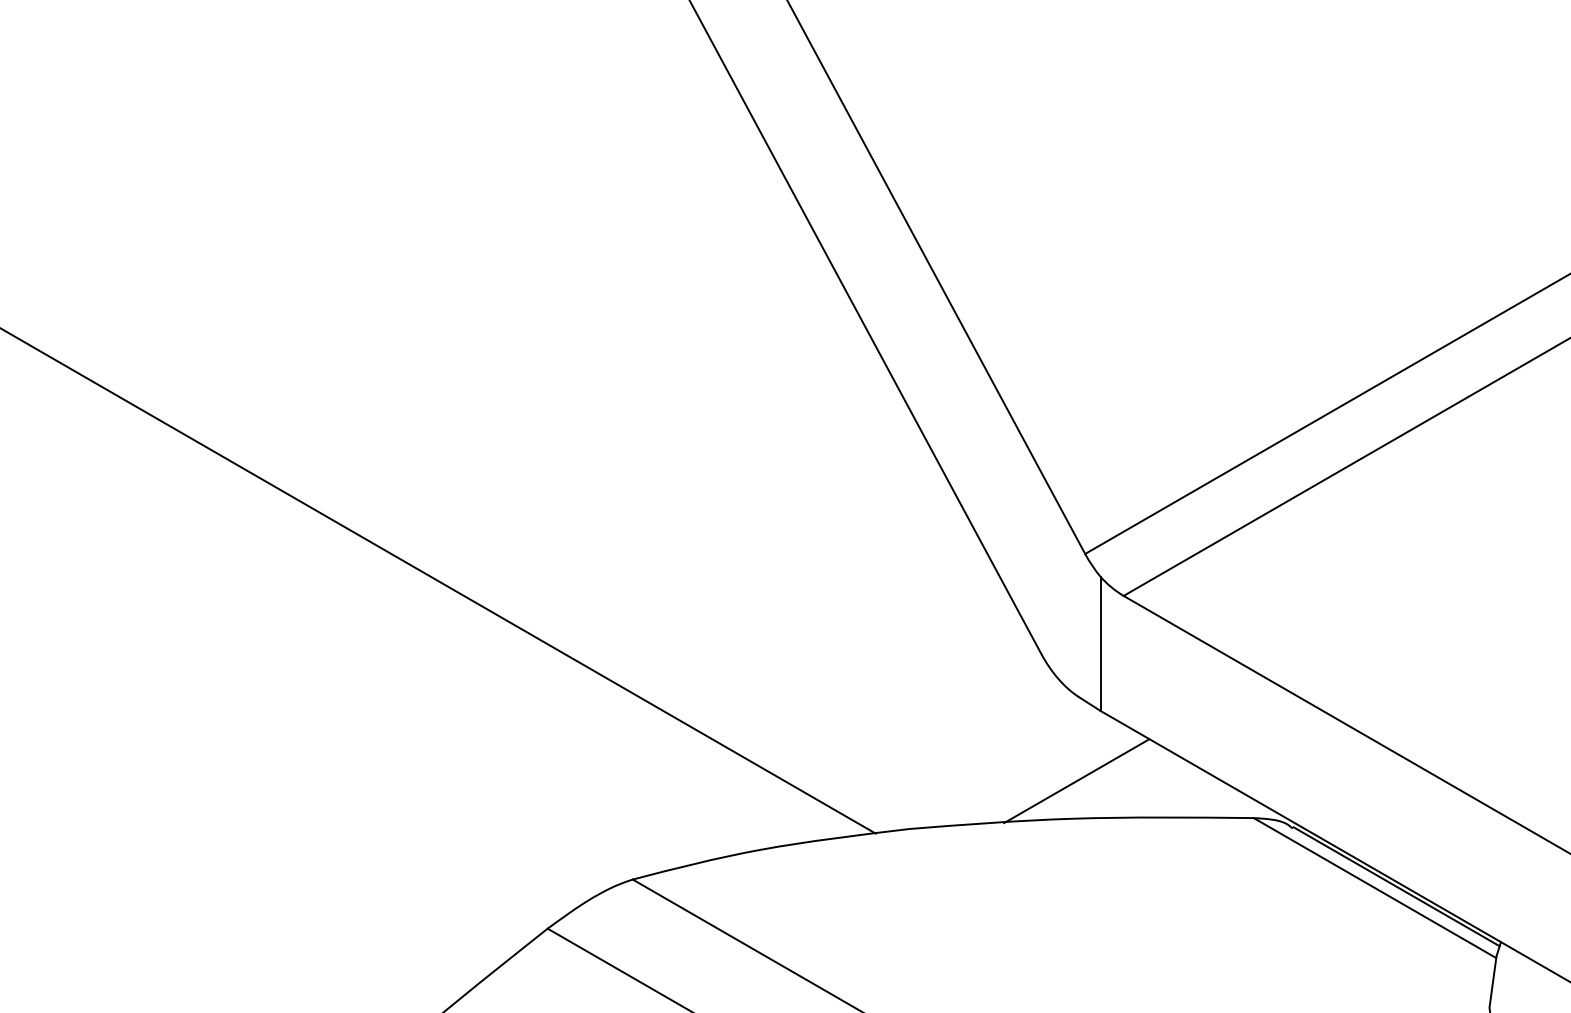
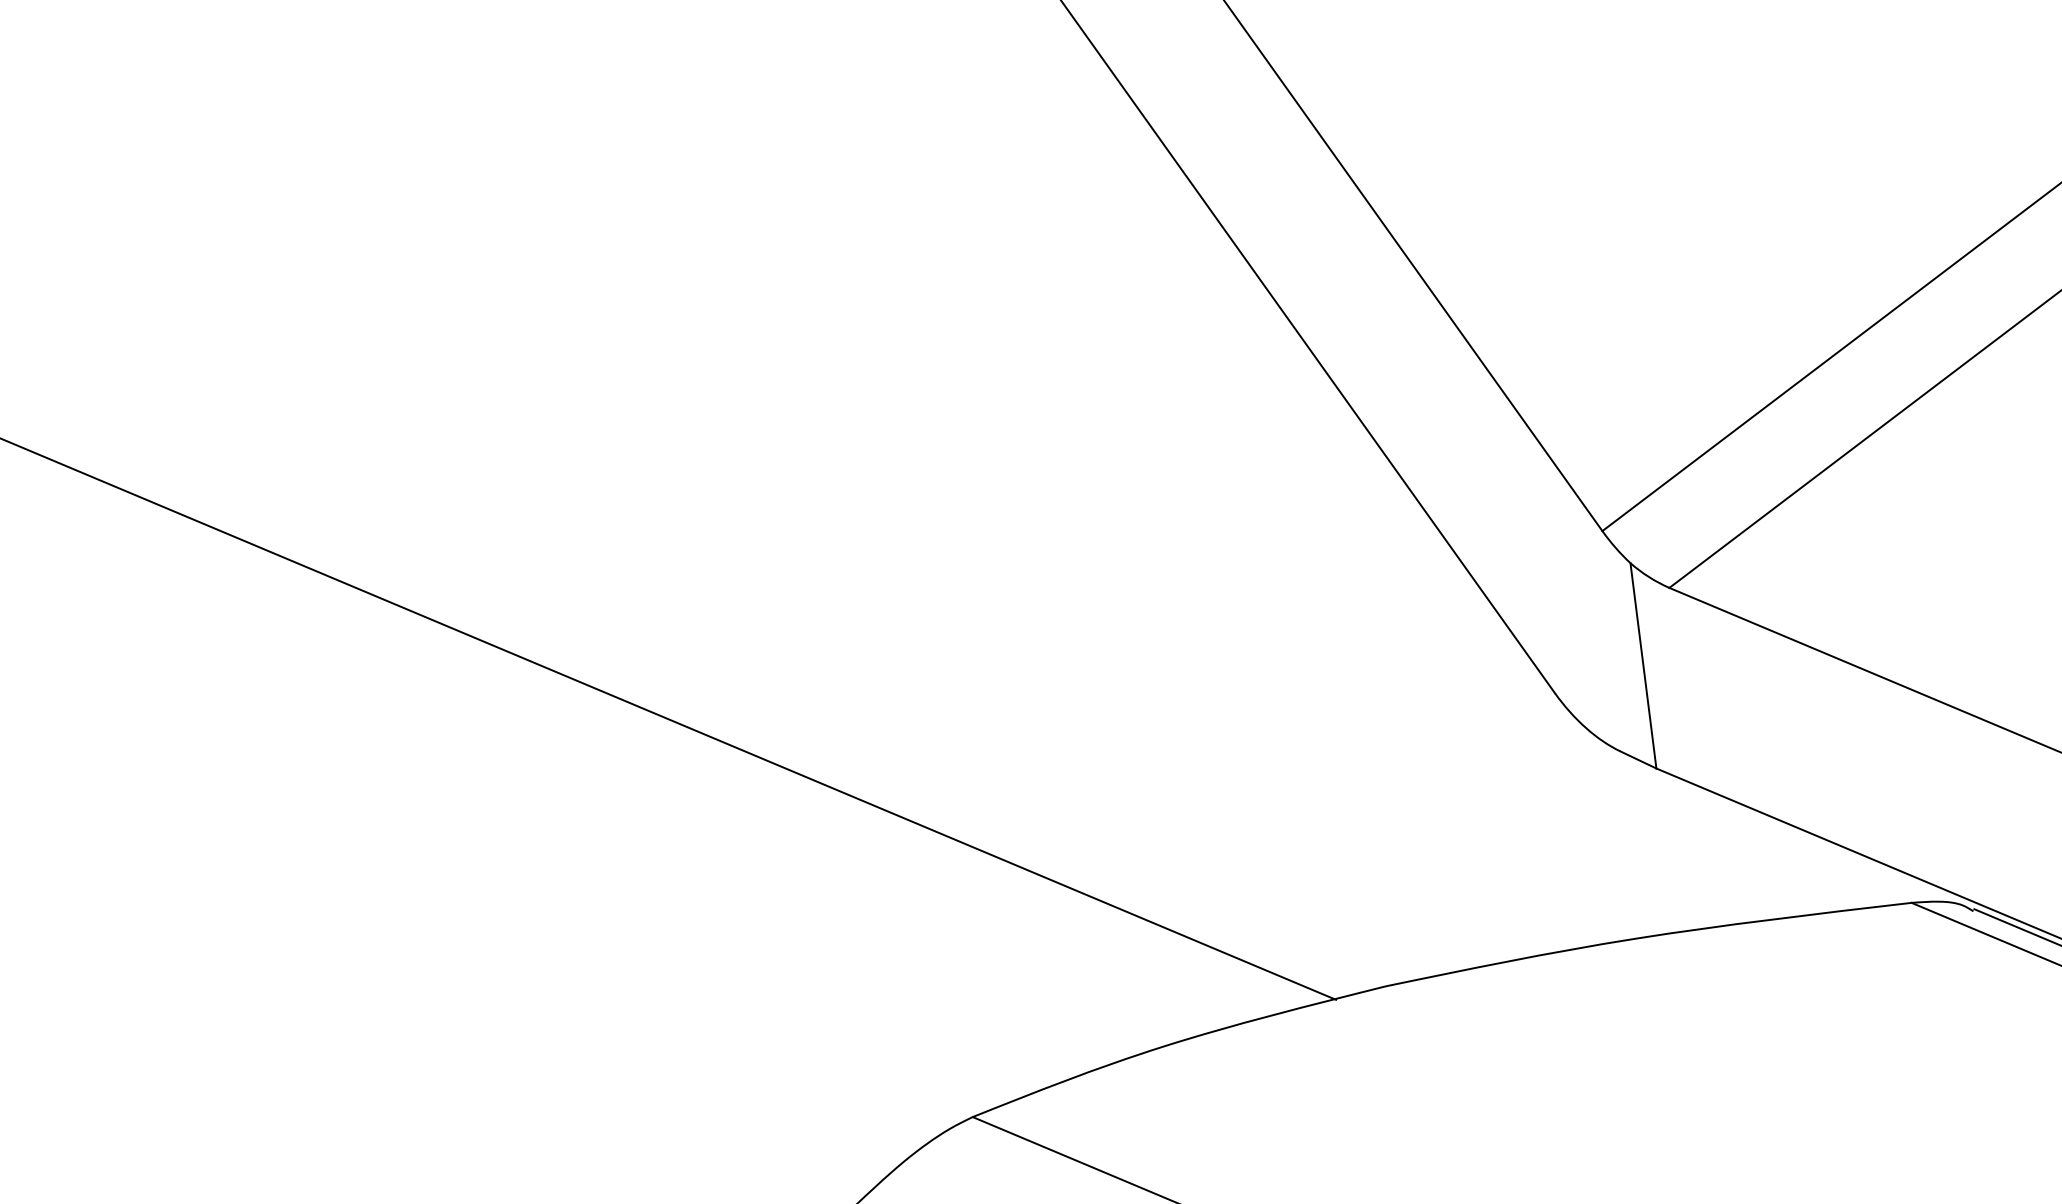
line: (1076, 781) -> (1633, 881), removed

